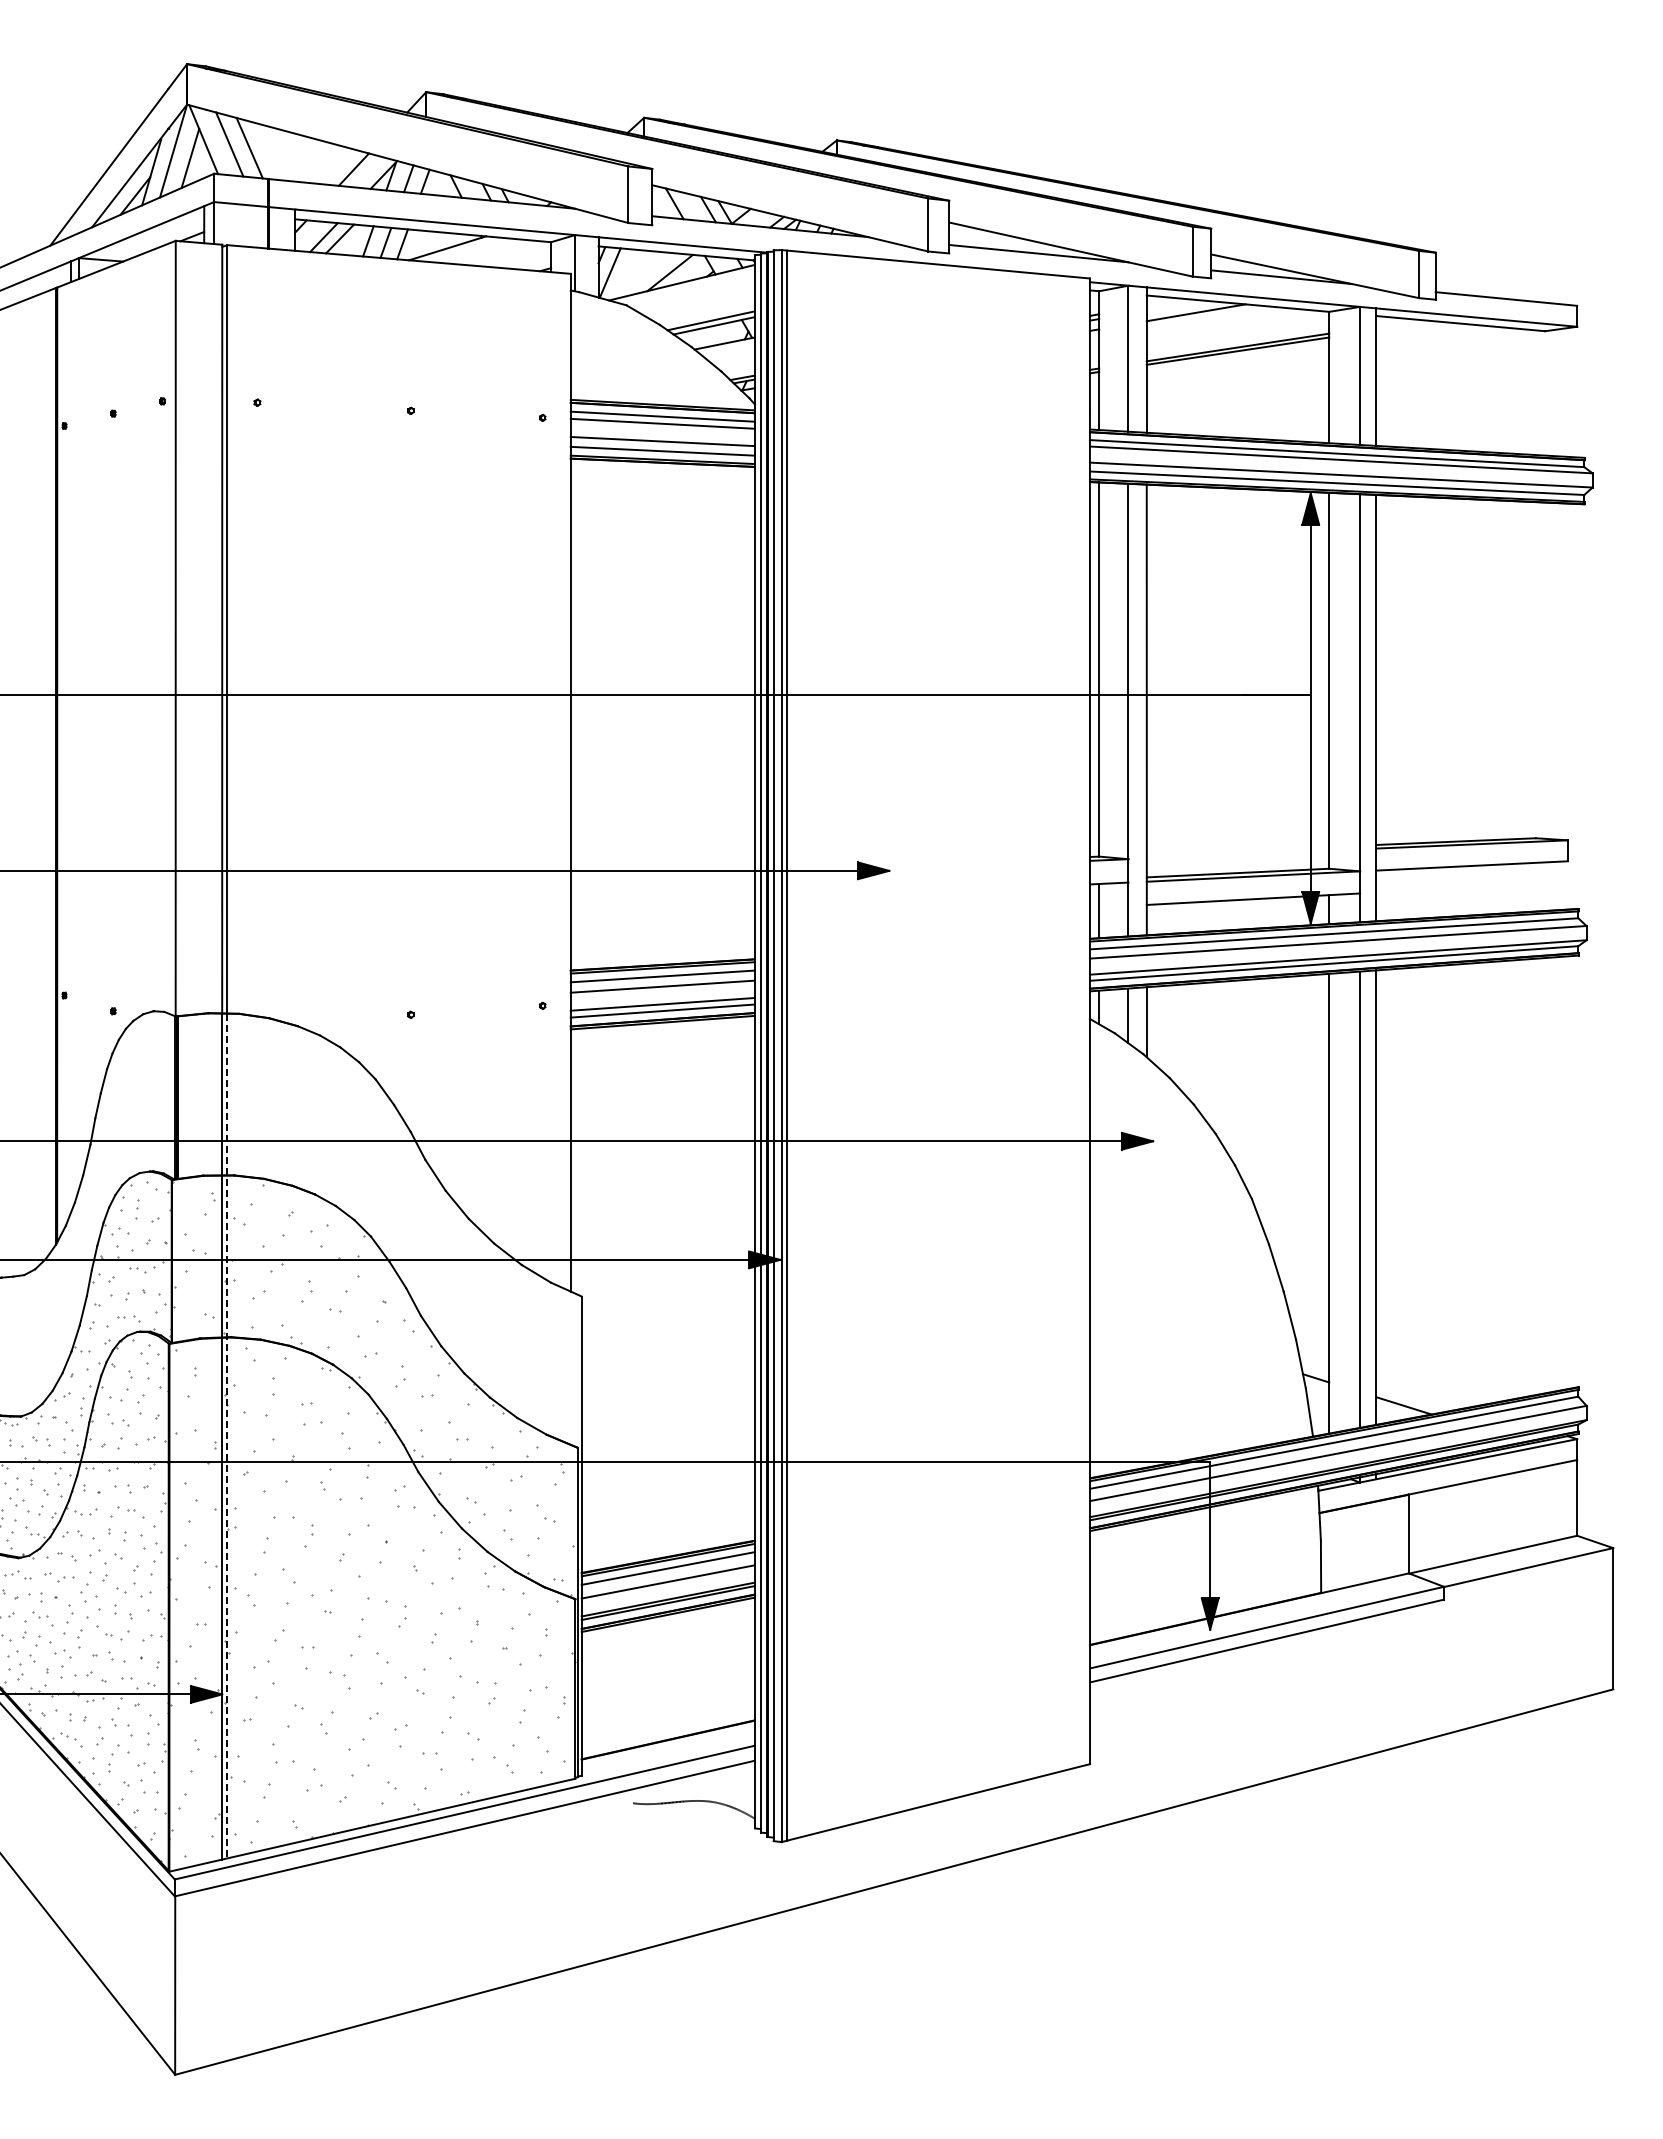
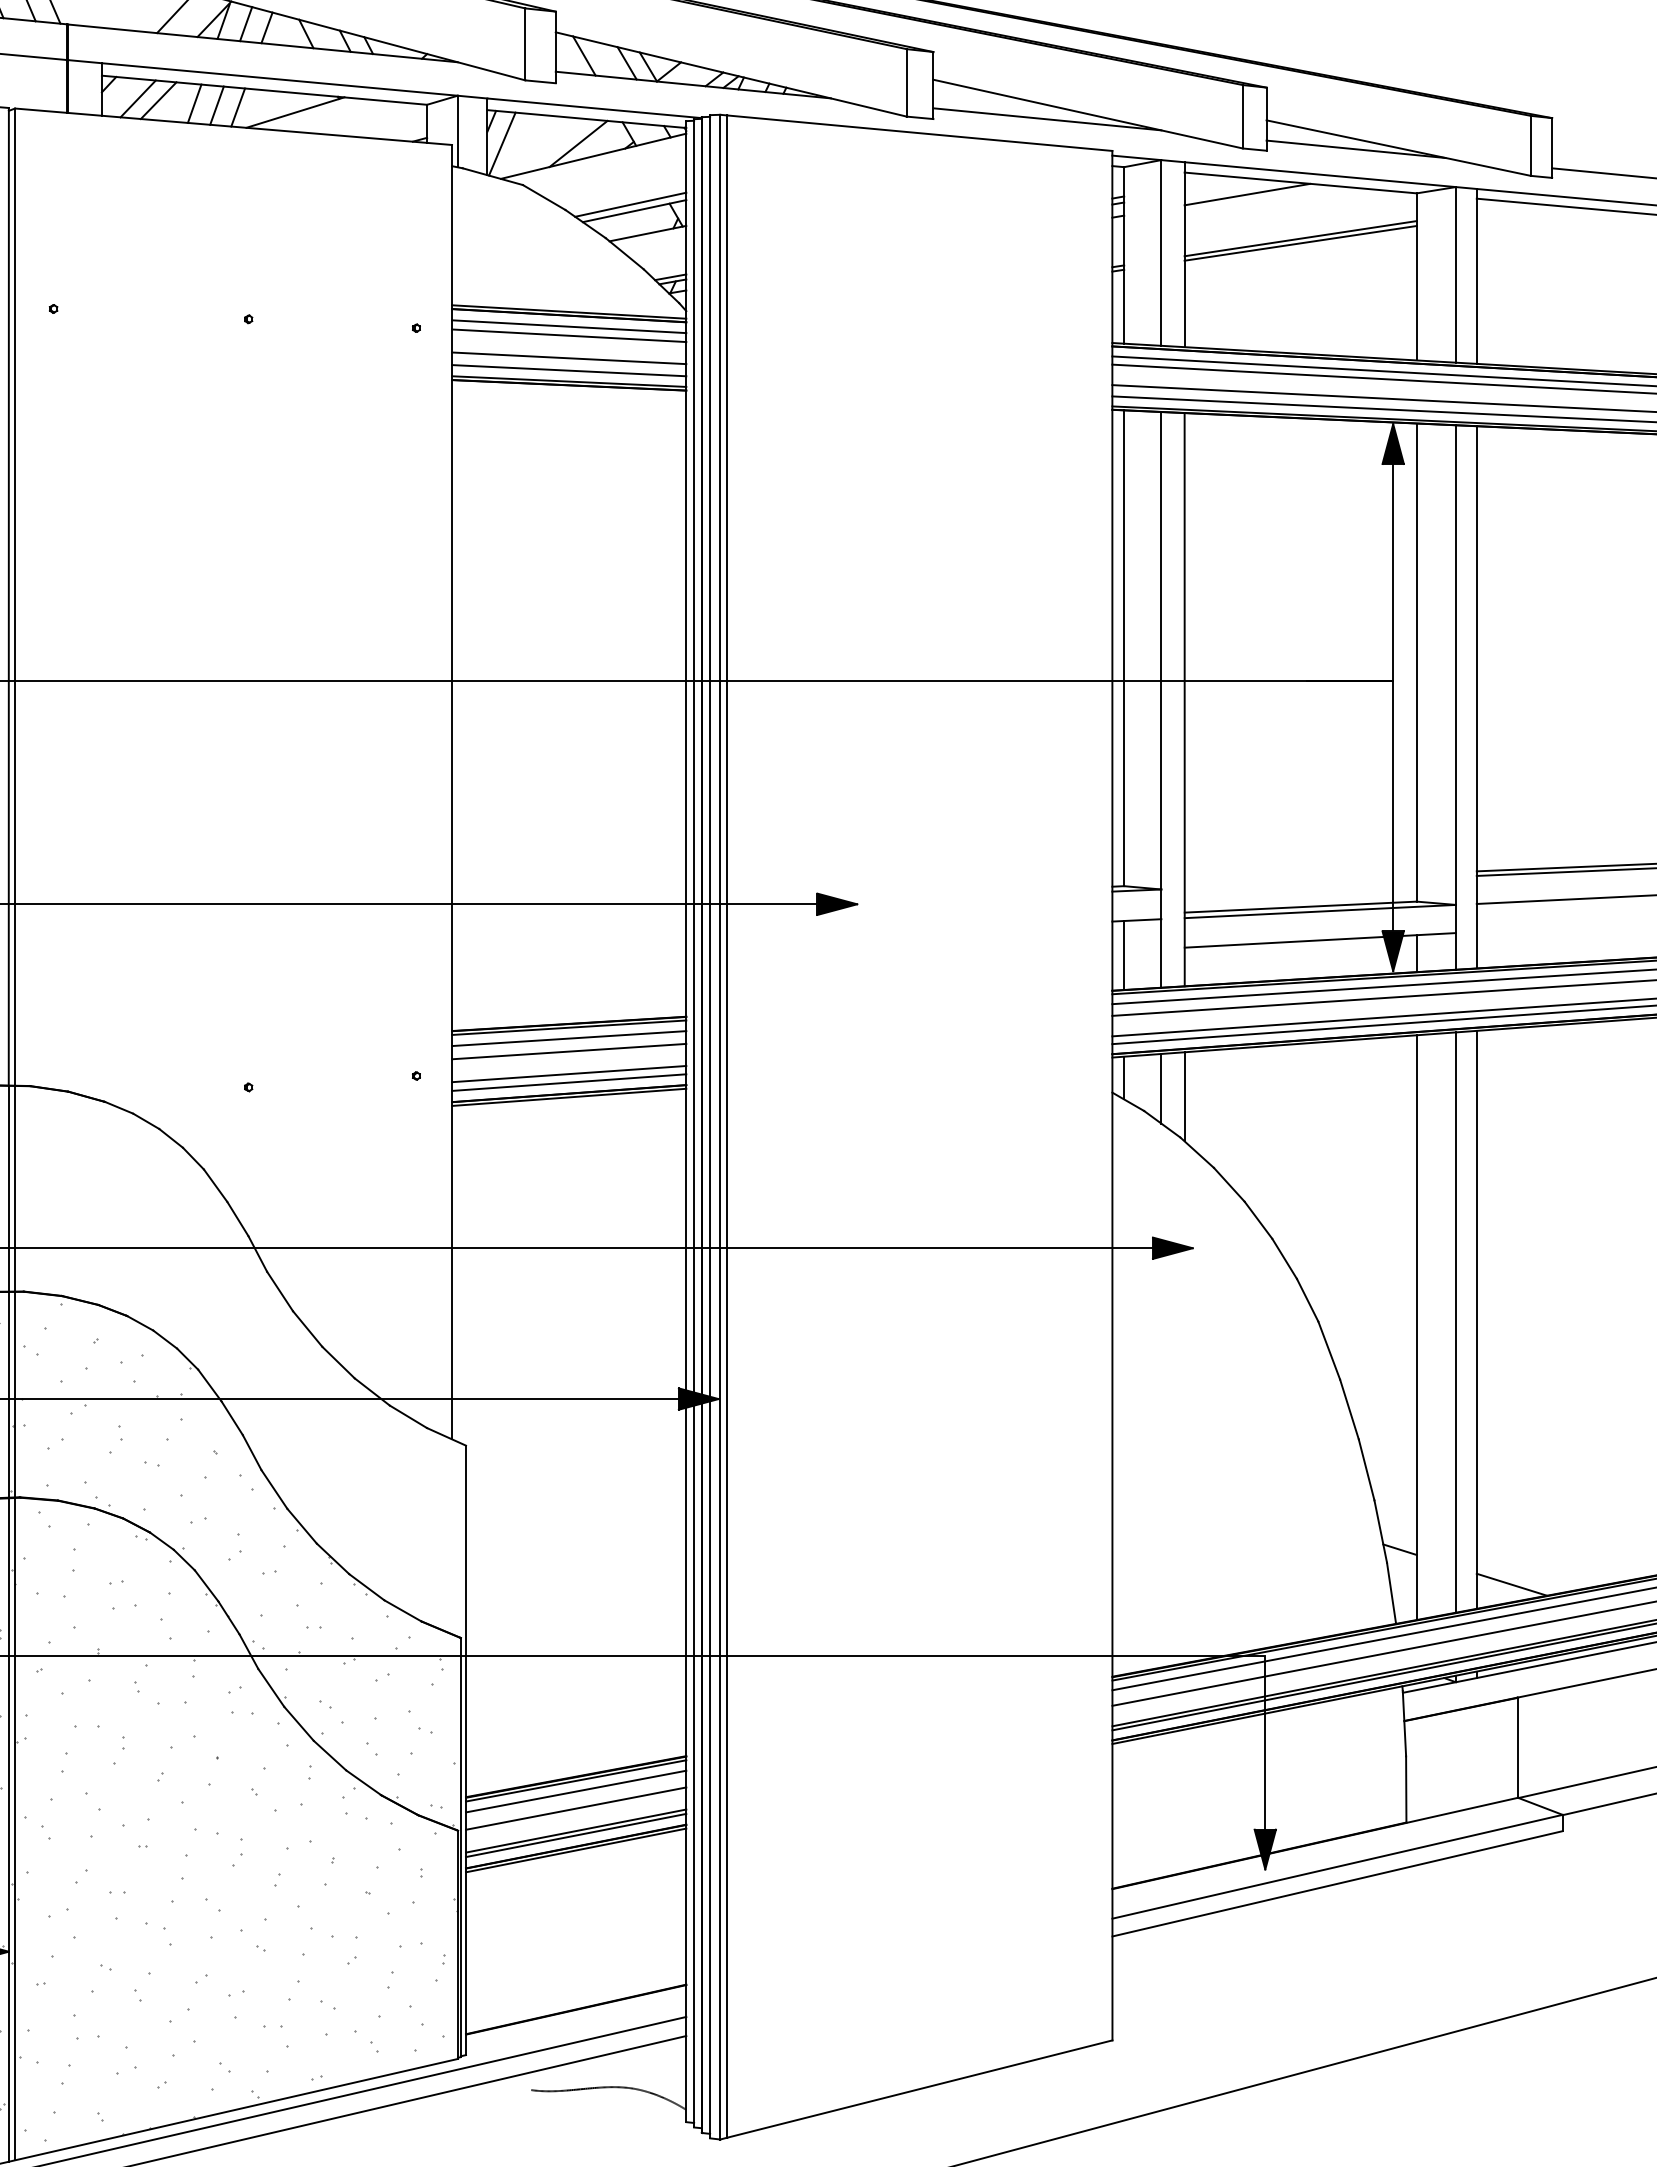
line: (227, 1436) -> (15, 1623), dashed -> solid

